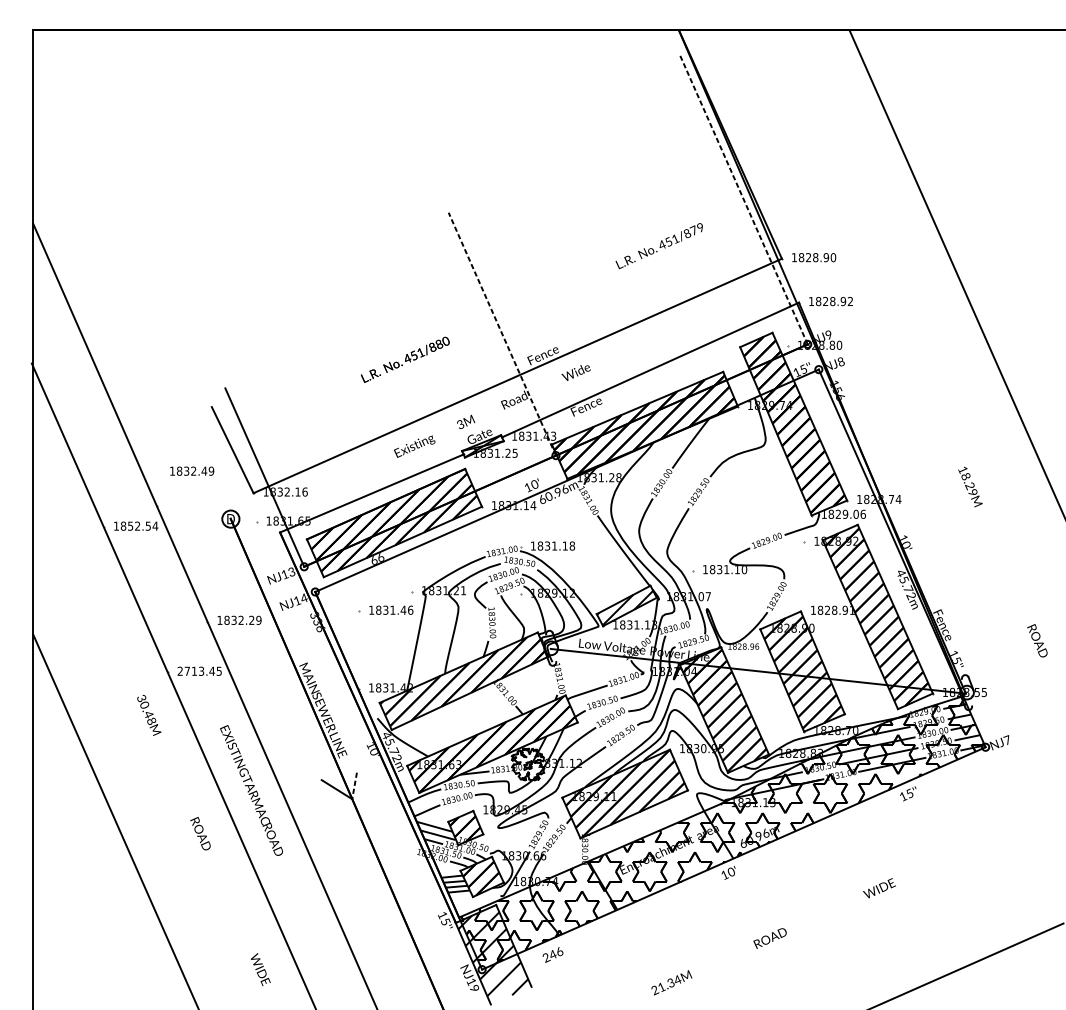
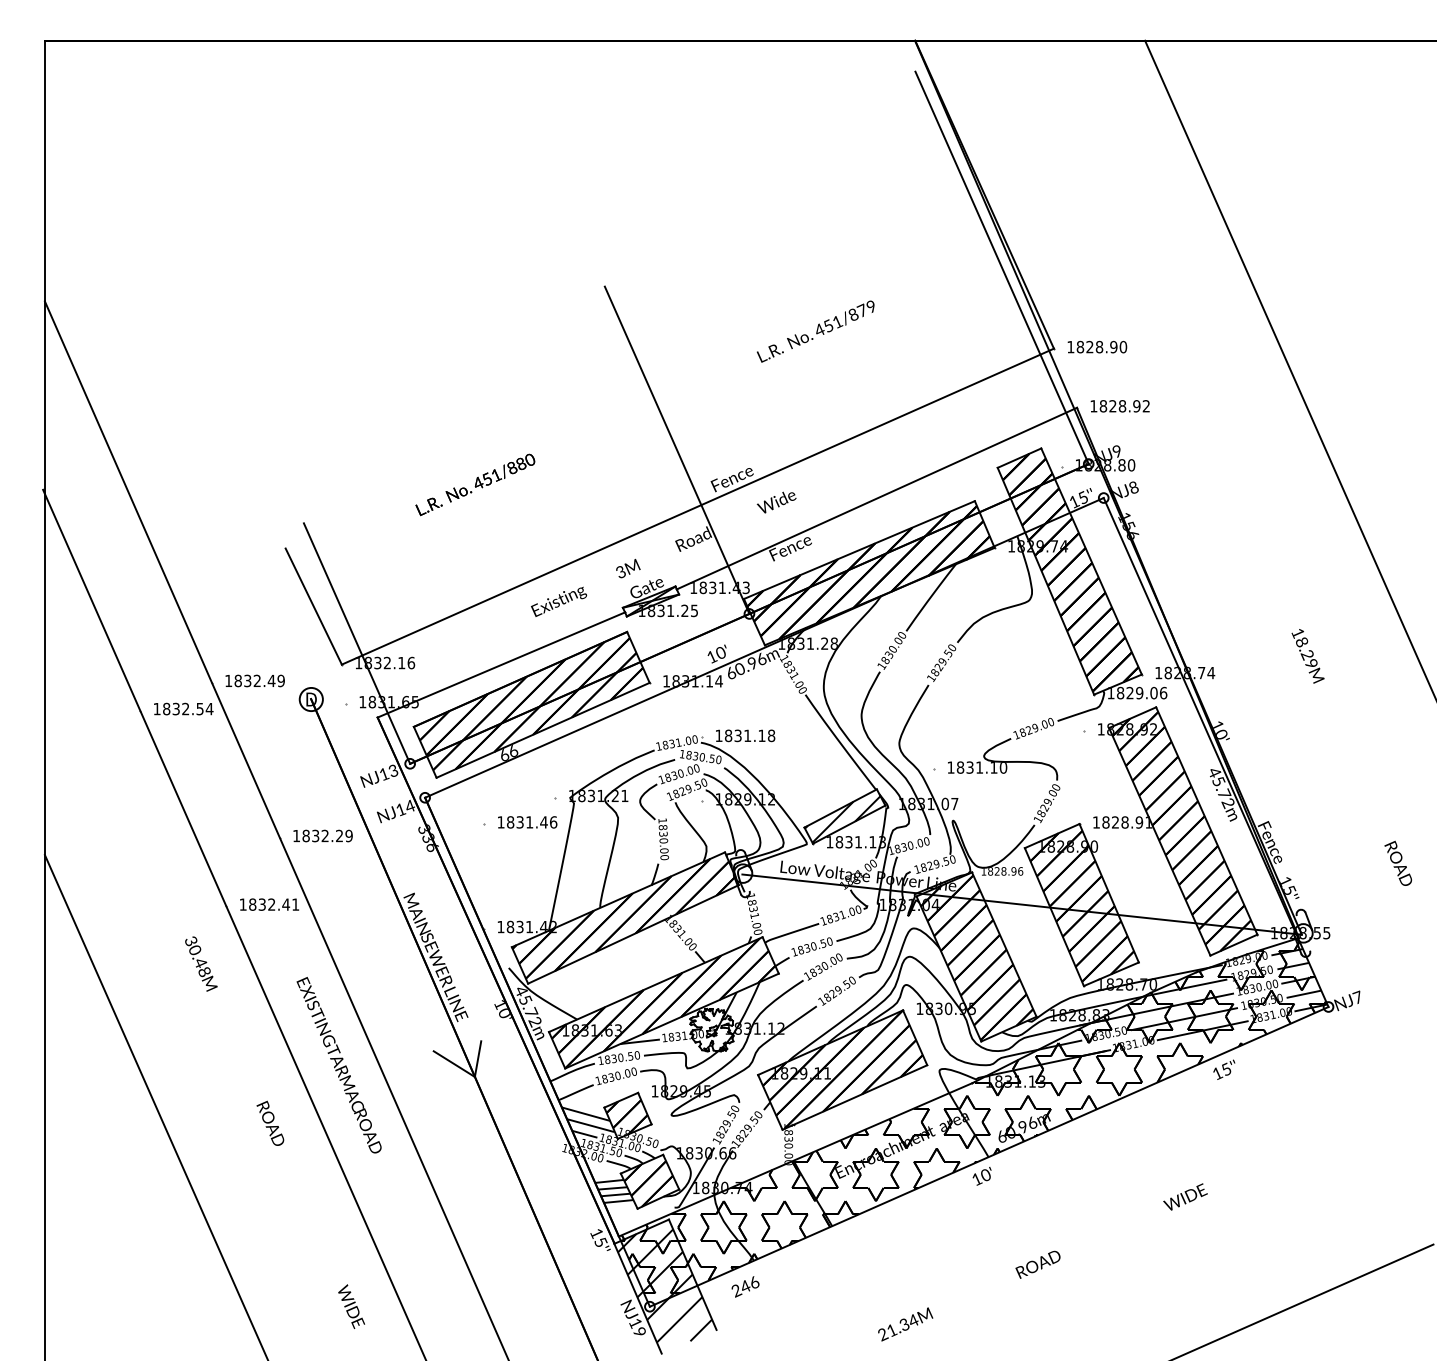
line: (742, 198) -> (1001, 267), dashed -> solid
text: (659, 246) -> (815, 331), moved
line: (502, 334) -> (677, 450), dashed -> solid
text: (405, 359) -> (475, 484), moved
text: (191, 470) -> (254, 680), moved
text: (130, 525) -> (176, 708), 1852.54 -> 1832.54
text: (199, 671) -> (269, 904), 2713.45 -> 1832.41
line: (354, 786) -> (477, 1059), dashed -> solid

